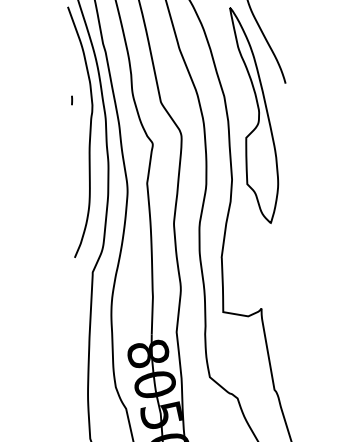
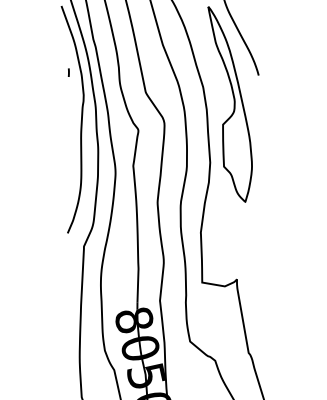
line: (72, 100) -> (69, 72), moved

